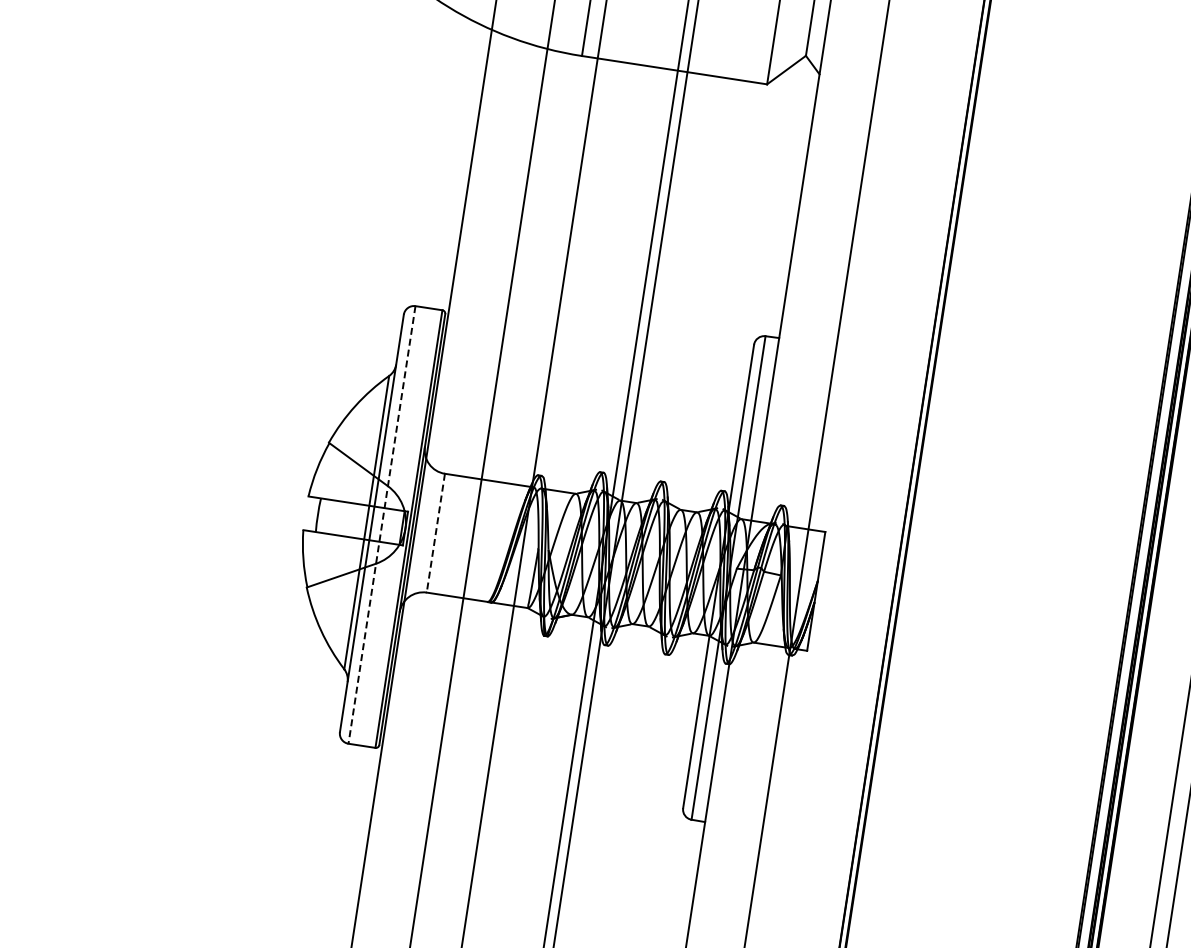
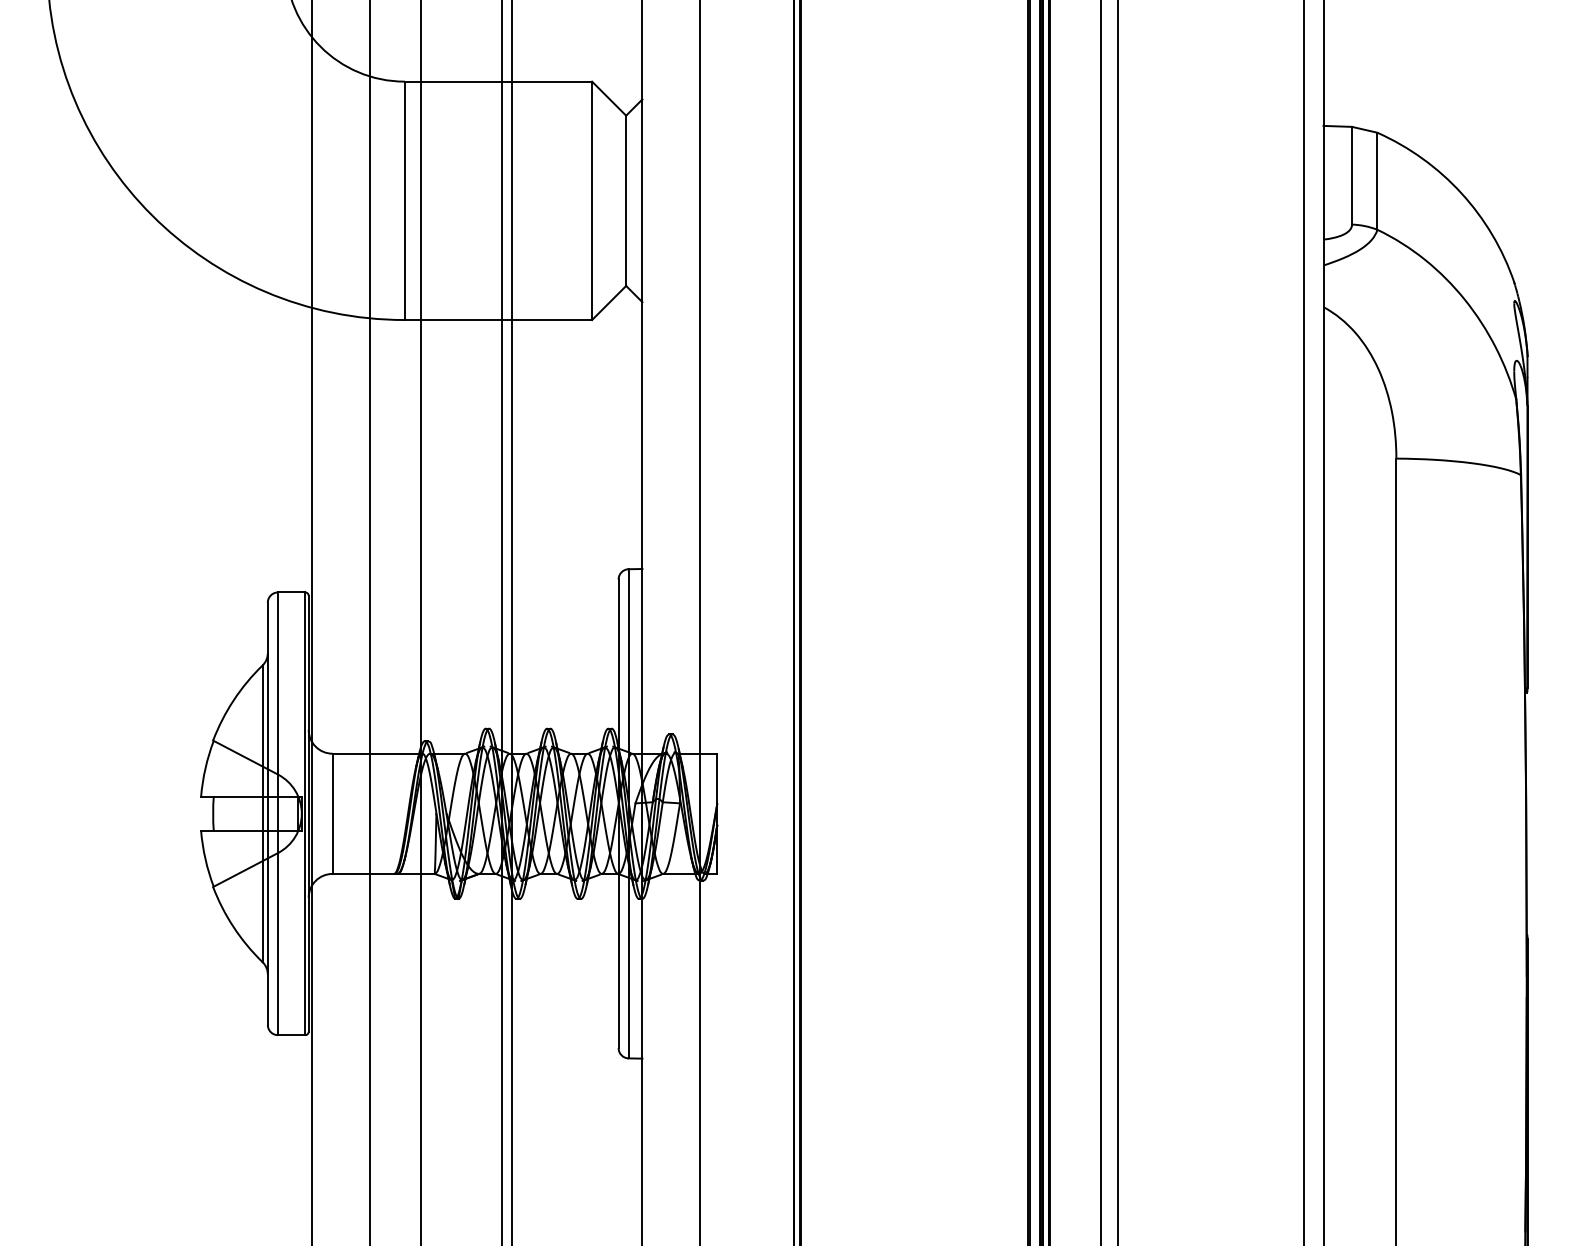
line: (382, 525) -> (278, 814), dashed -> solid
line: (435, 533) -> (332, 814), dashed -> solid

